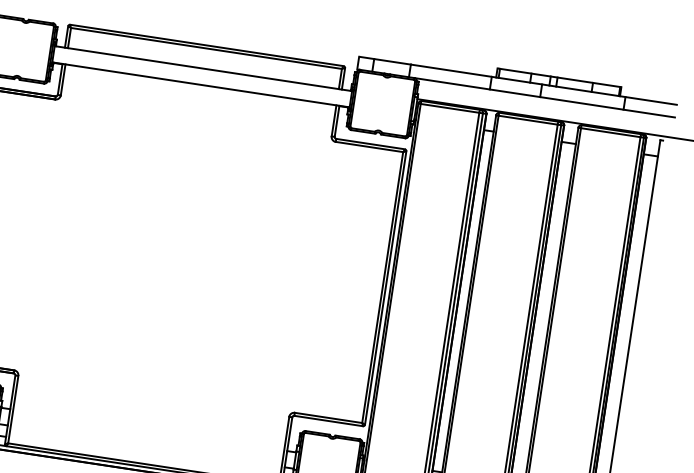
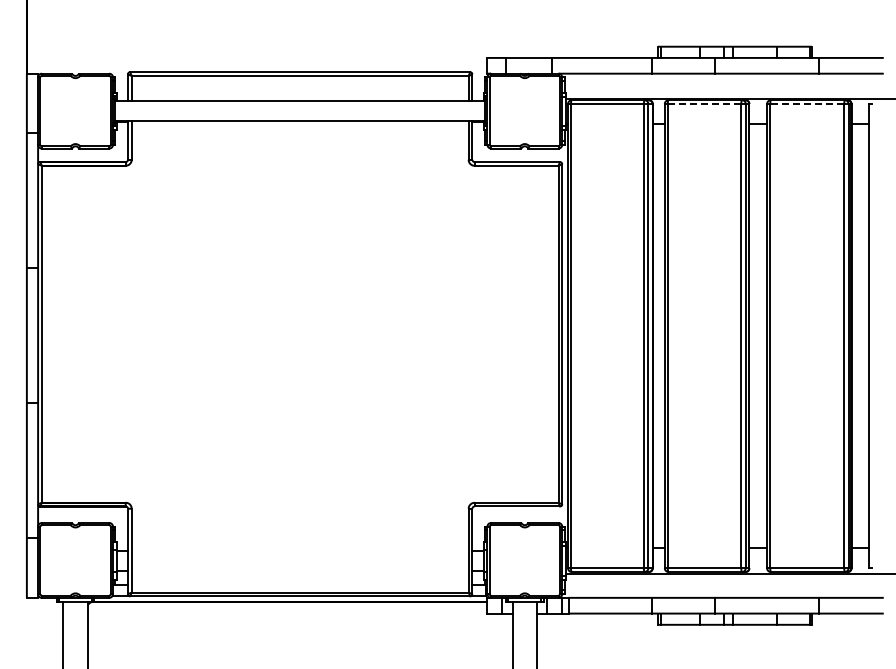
line: (528, 120) -> (704, 104), solid -> dashed
line: (610, 133) -> (807, 104), solid -> dashed

